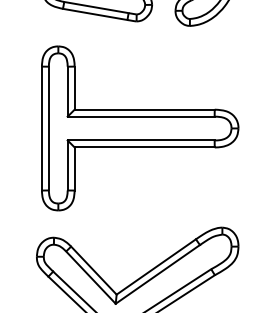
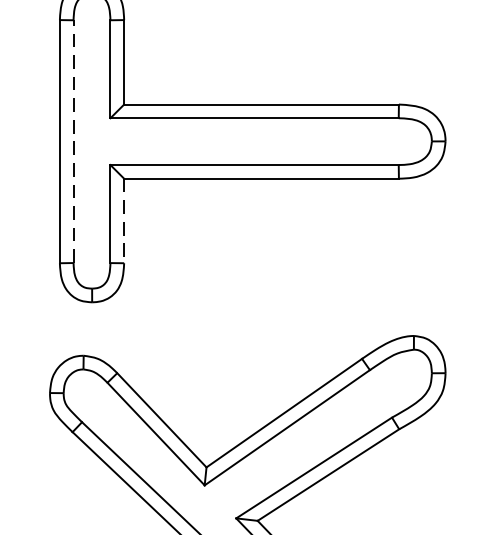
line: (48, 128) -> (72, 141), solid -> dashed
line: (74, 169) -> (123, 221), solid -> dashed

